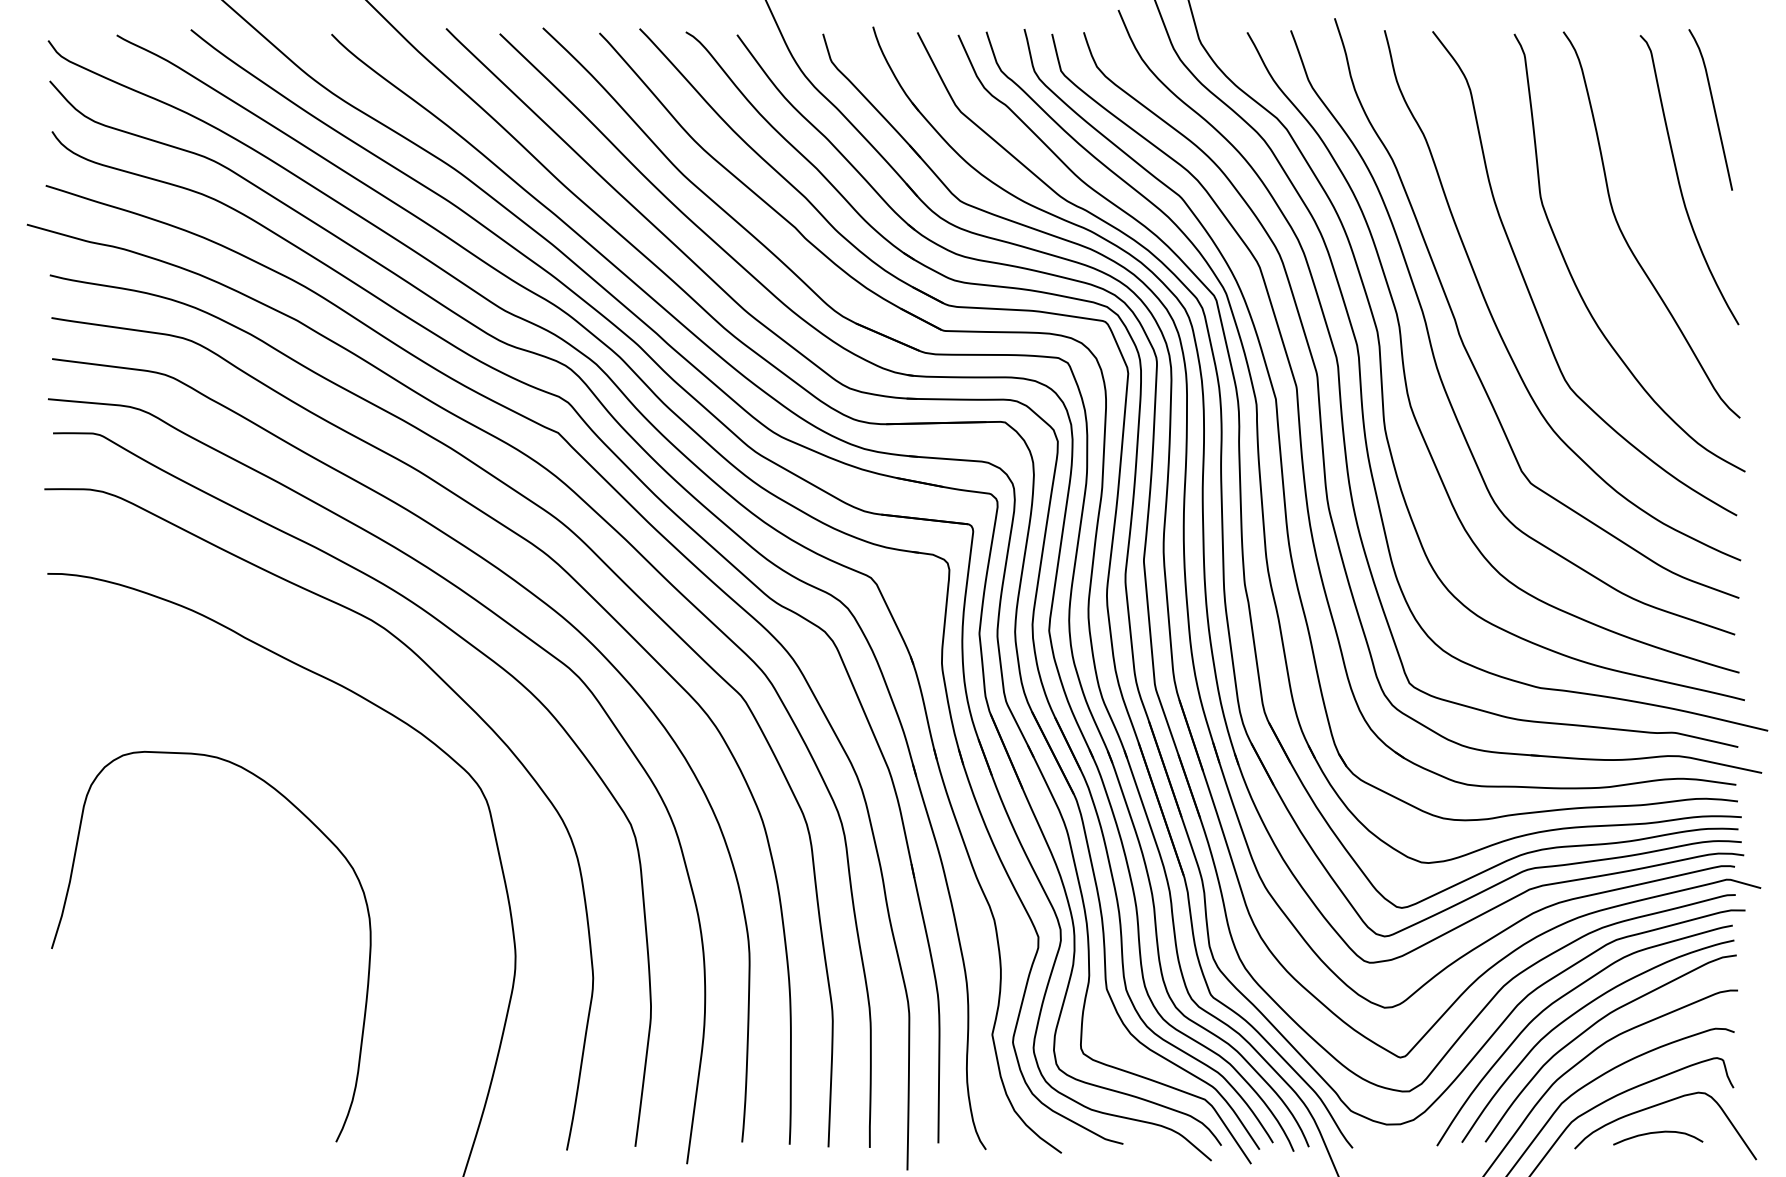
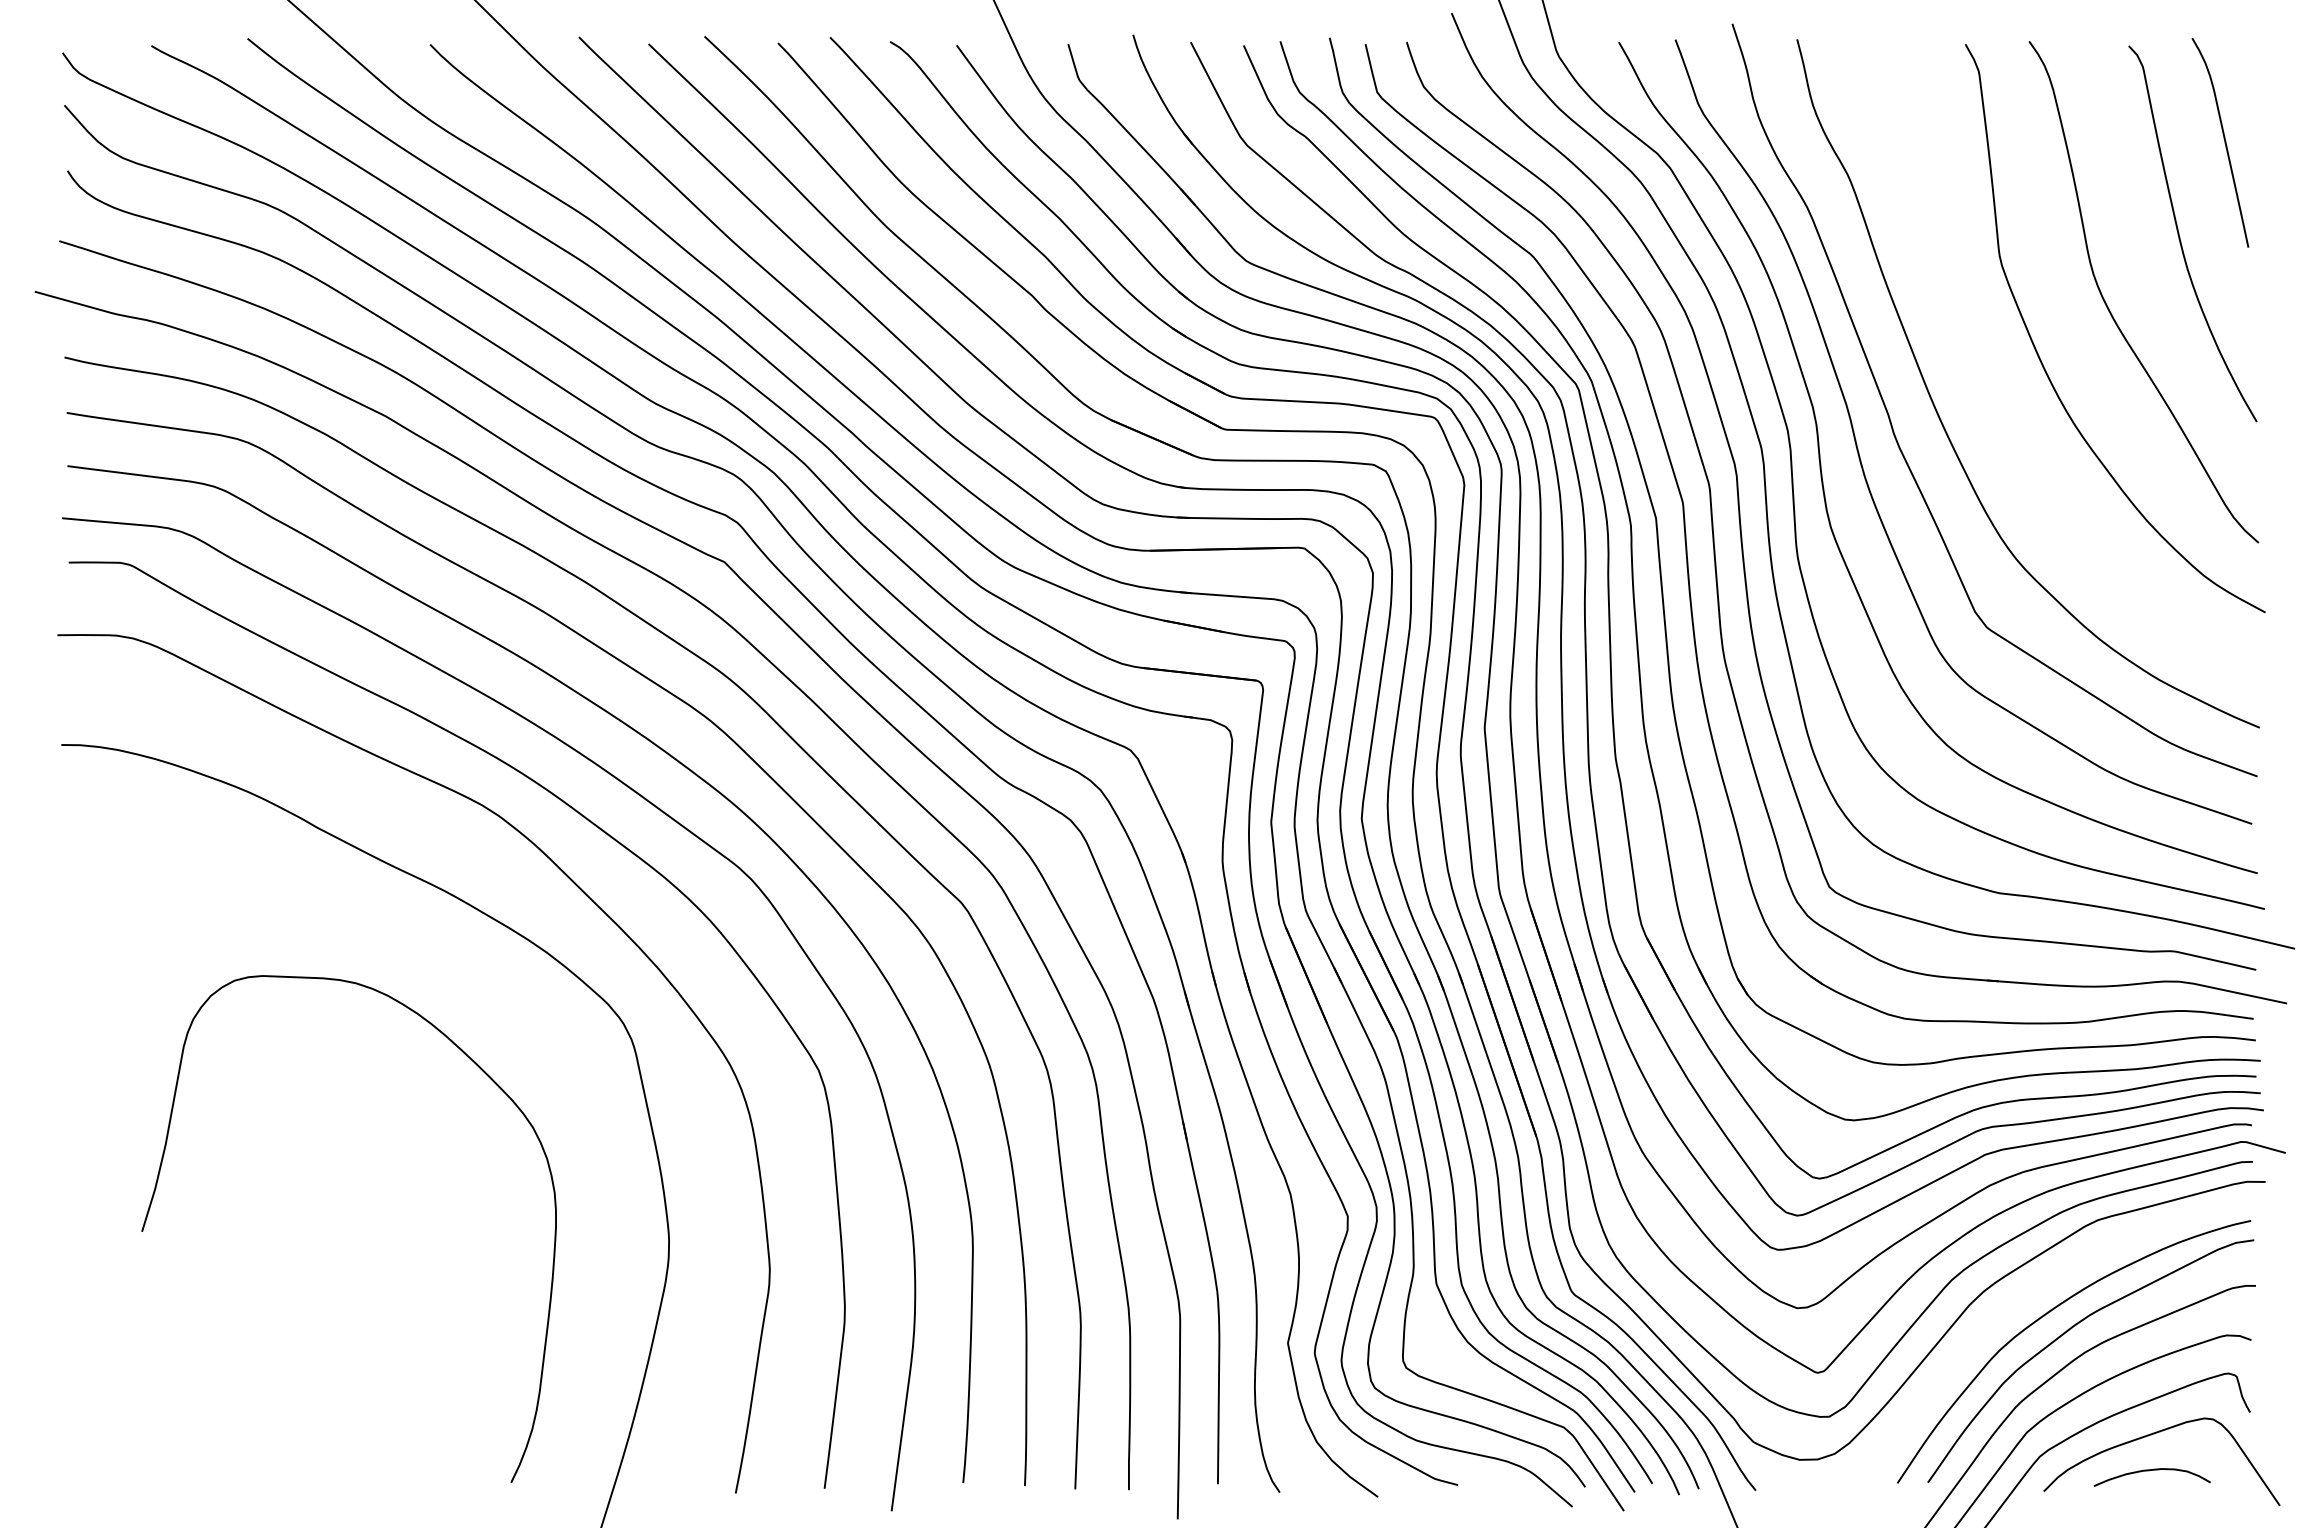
curve: (1531, 295) -> (1987, 383), removed
curve: (64, 909) -> (158, 1180), moved
curve: (1559, 999) -> (2024, 1297), removed

